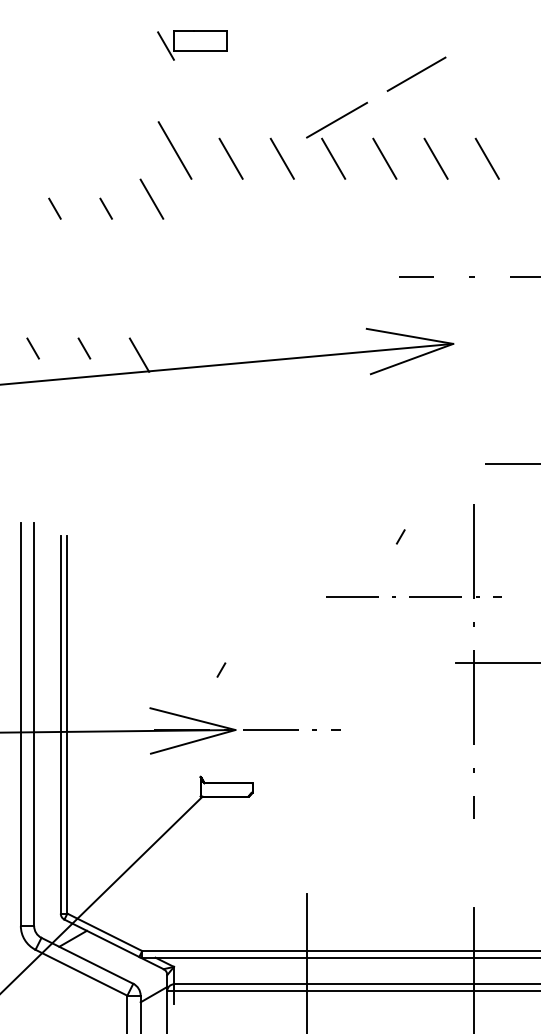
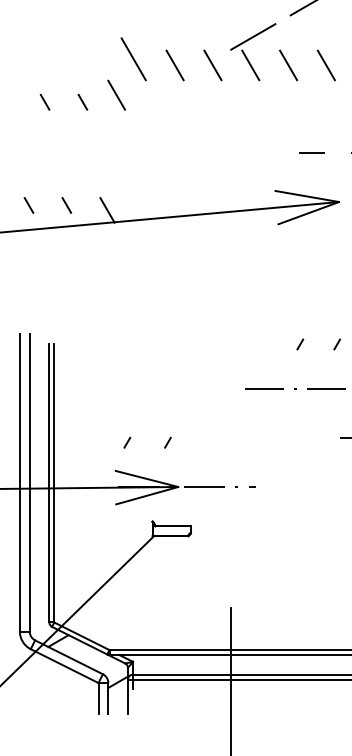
line: (450, 536) -> (337, 344), added
line: (166, 669) -> (127, 442), added

